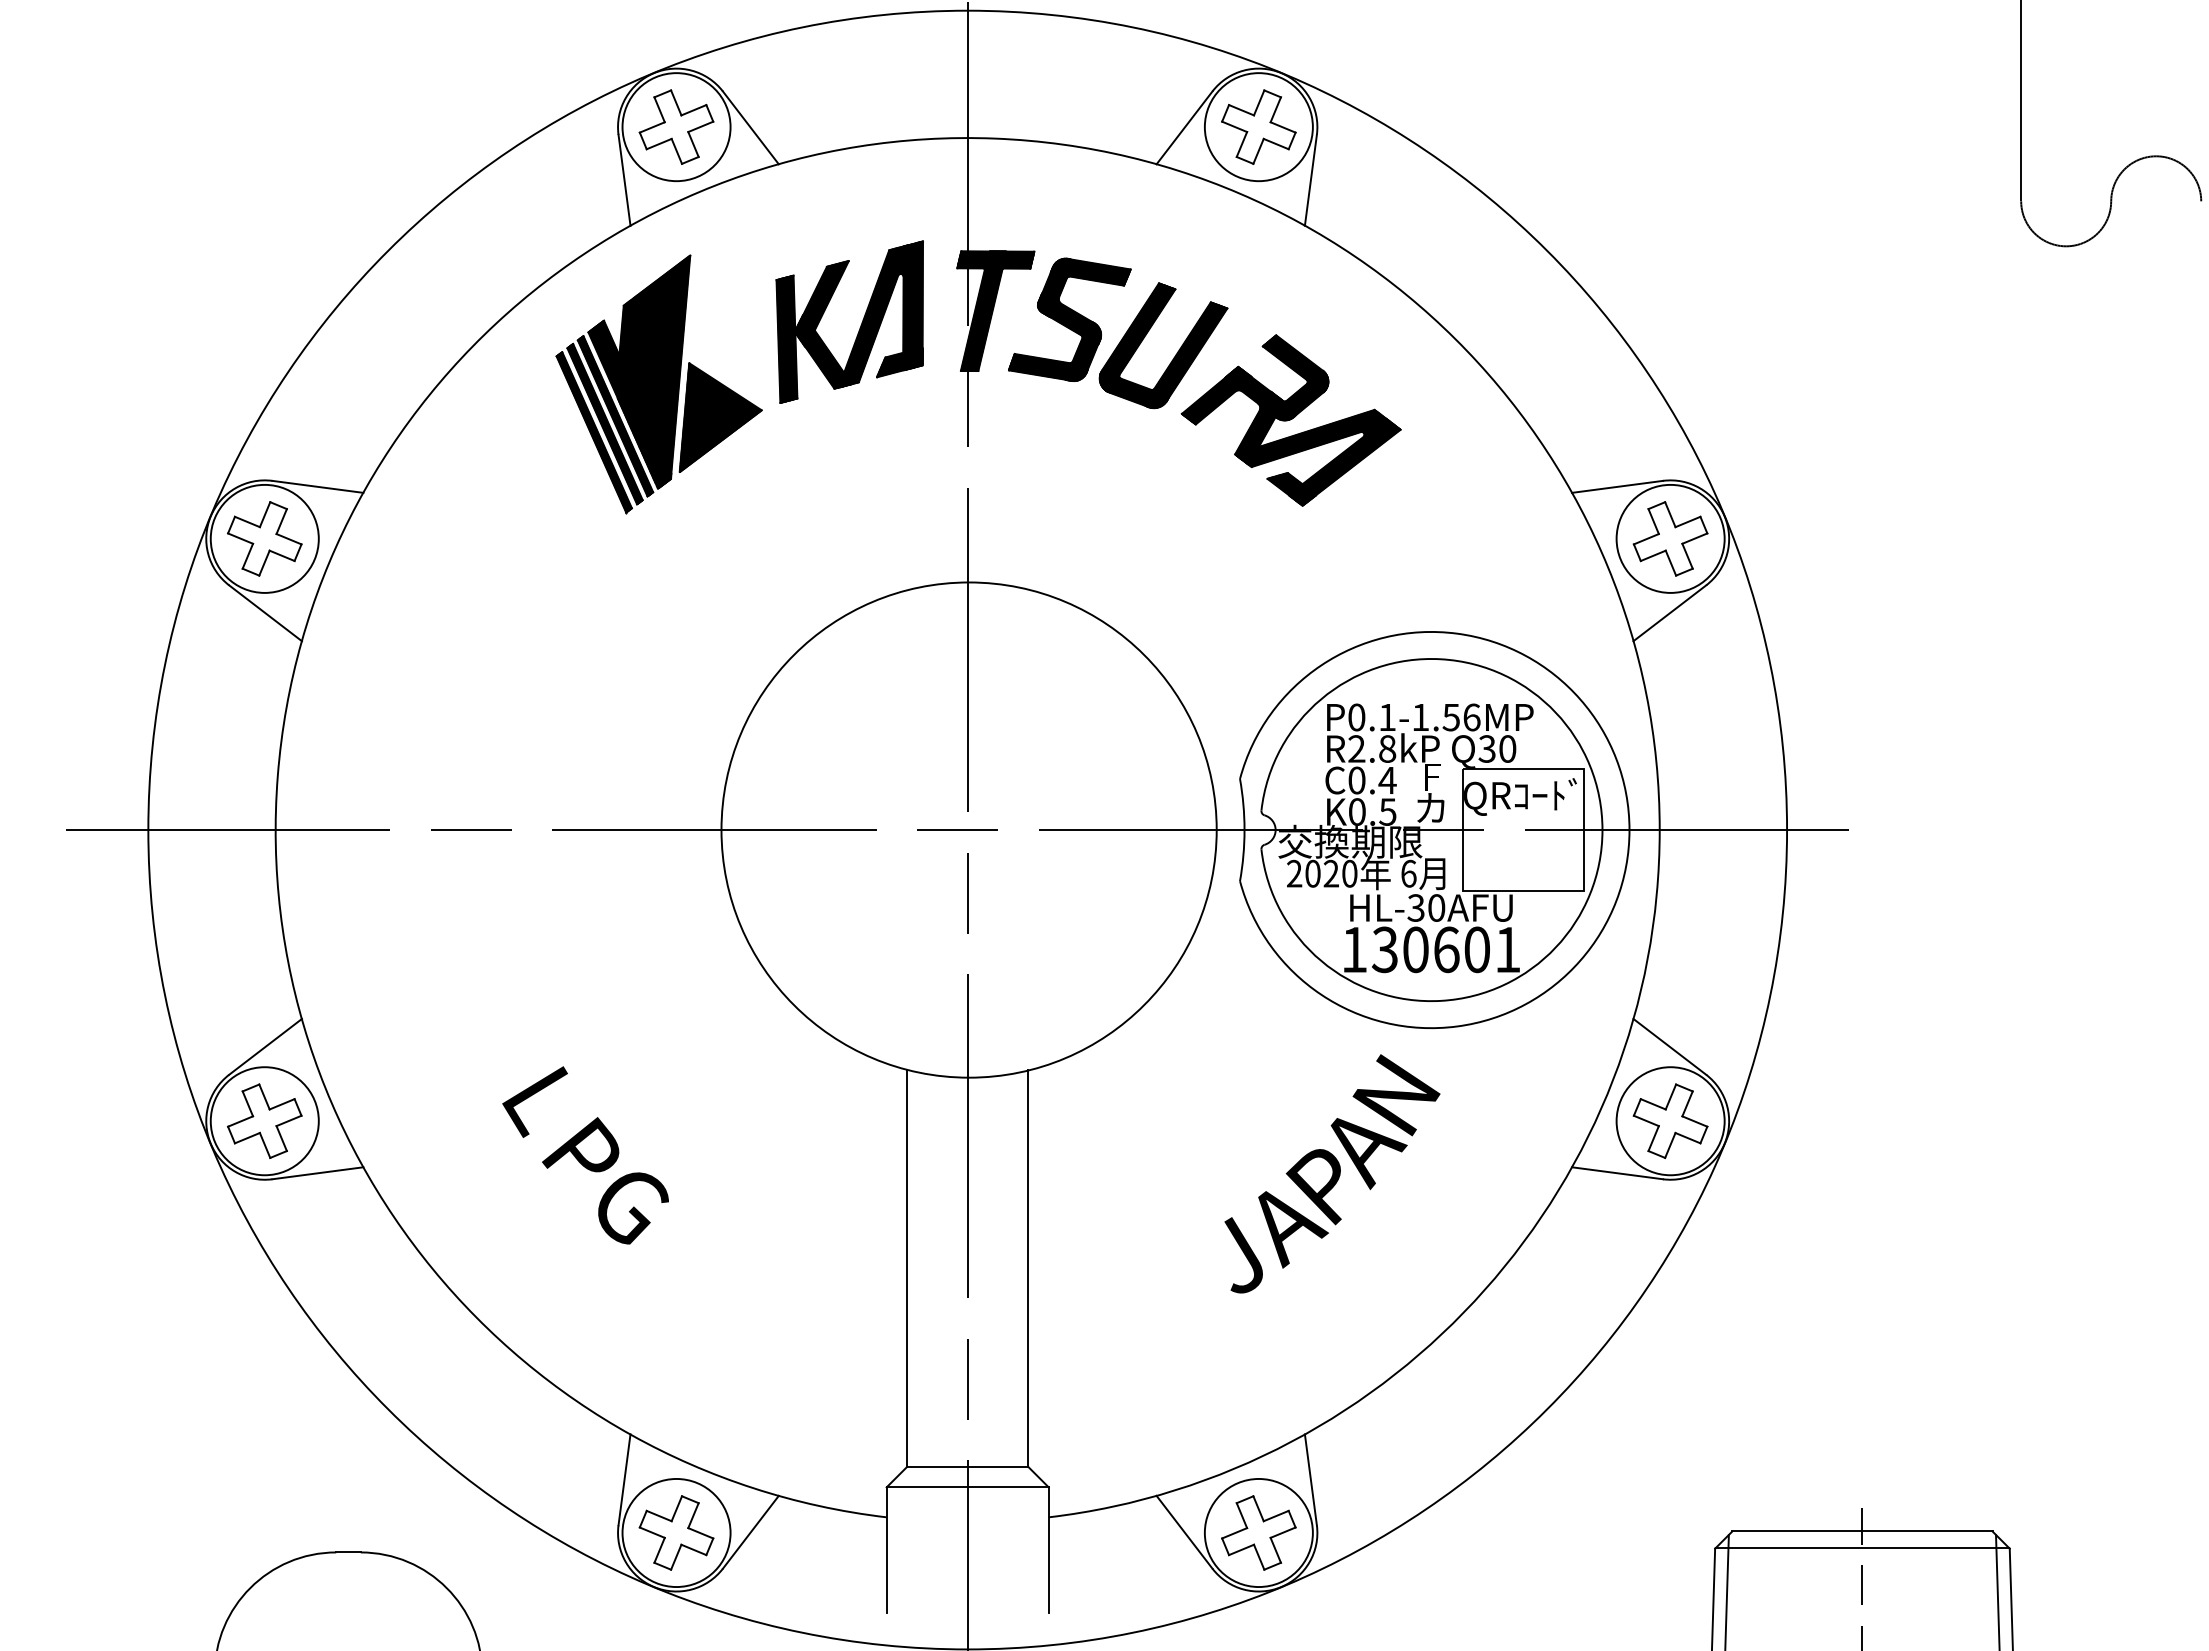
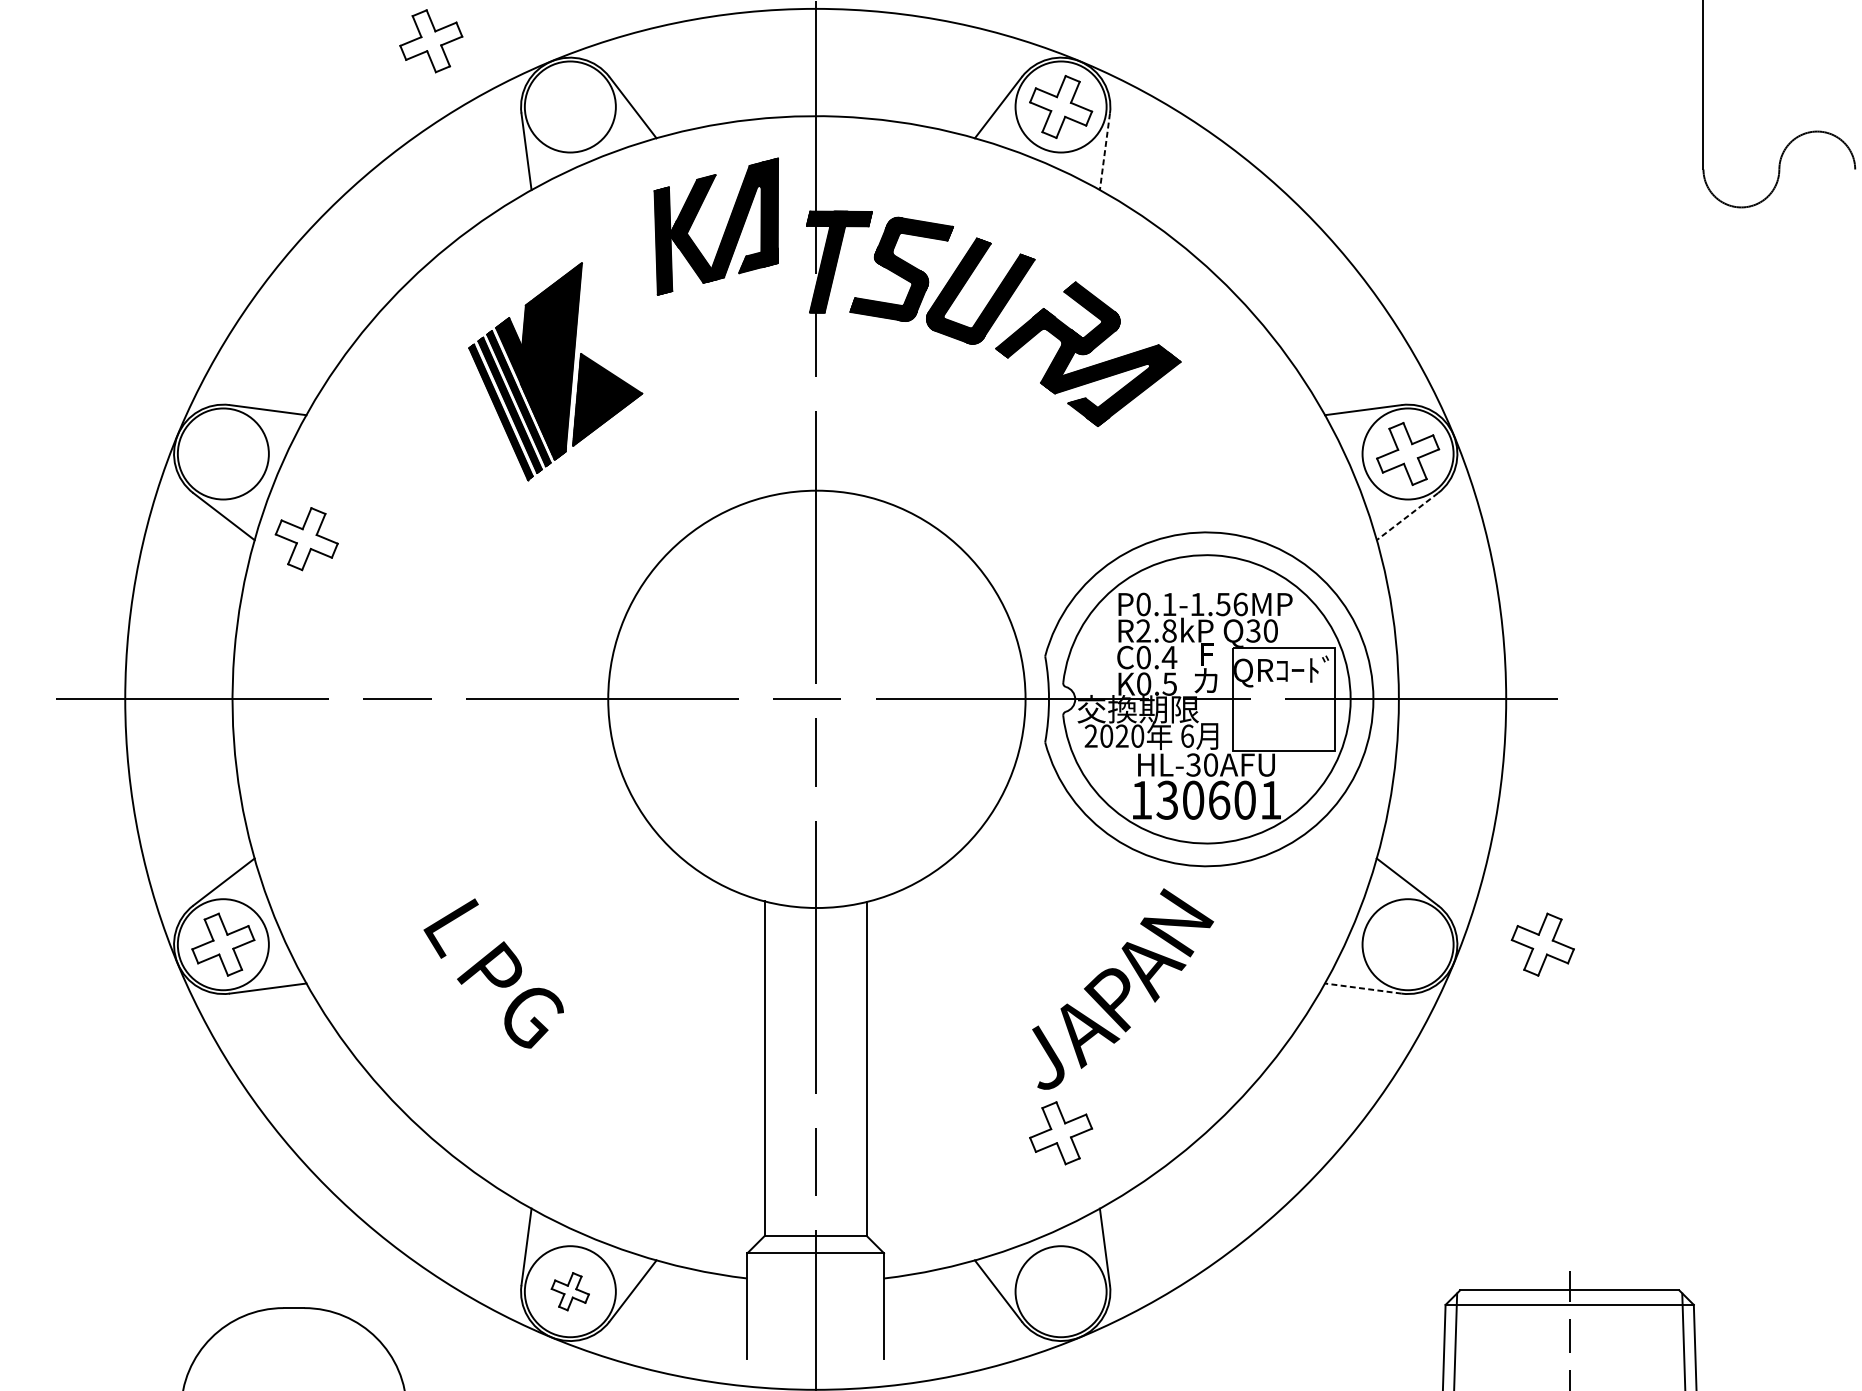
part: (676, 126) -> (431, 40), moved
line: (1310, 180) -> (1104, 151), solid -> dashed
part: (859, 327) -> (724, 231), moved
part: (658, 384) -> (555, 371), moved
part: (264, 538) -> (306, 538), moved
line: (1669, 613) -> (1407, 516), solid -> dashed
part: (1670, 1121) -> (1542, 944), moved
line: (1617, 1173) -> (1363, 988), solid -> dashed
part: (676, 1532) -> (570, 1291), size x0.6
part: (1258, 1532) -> (1060, 1132), moved

